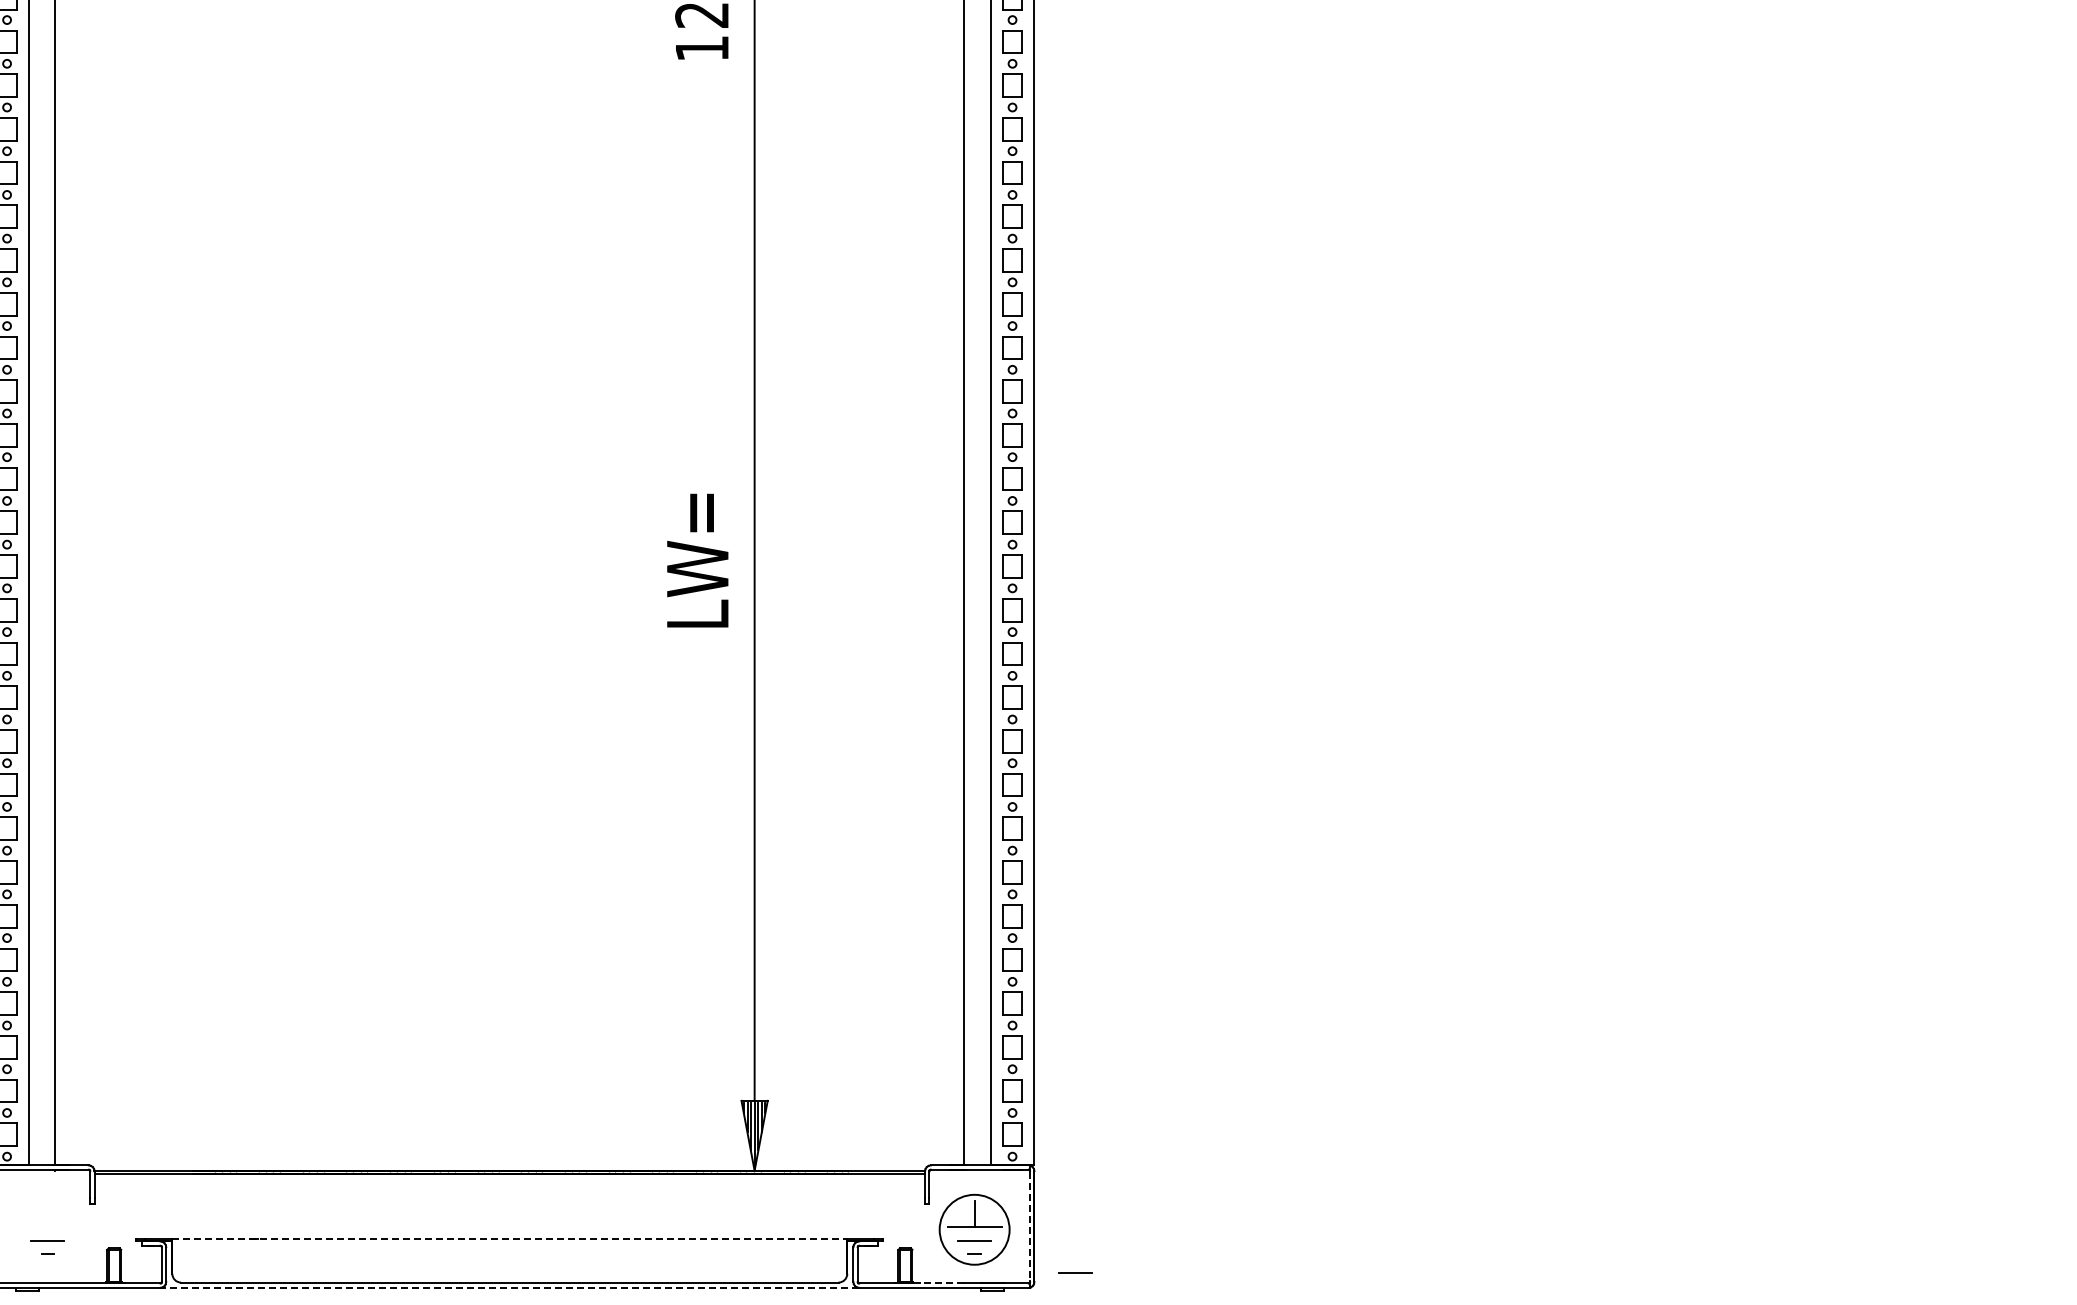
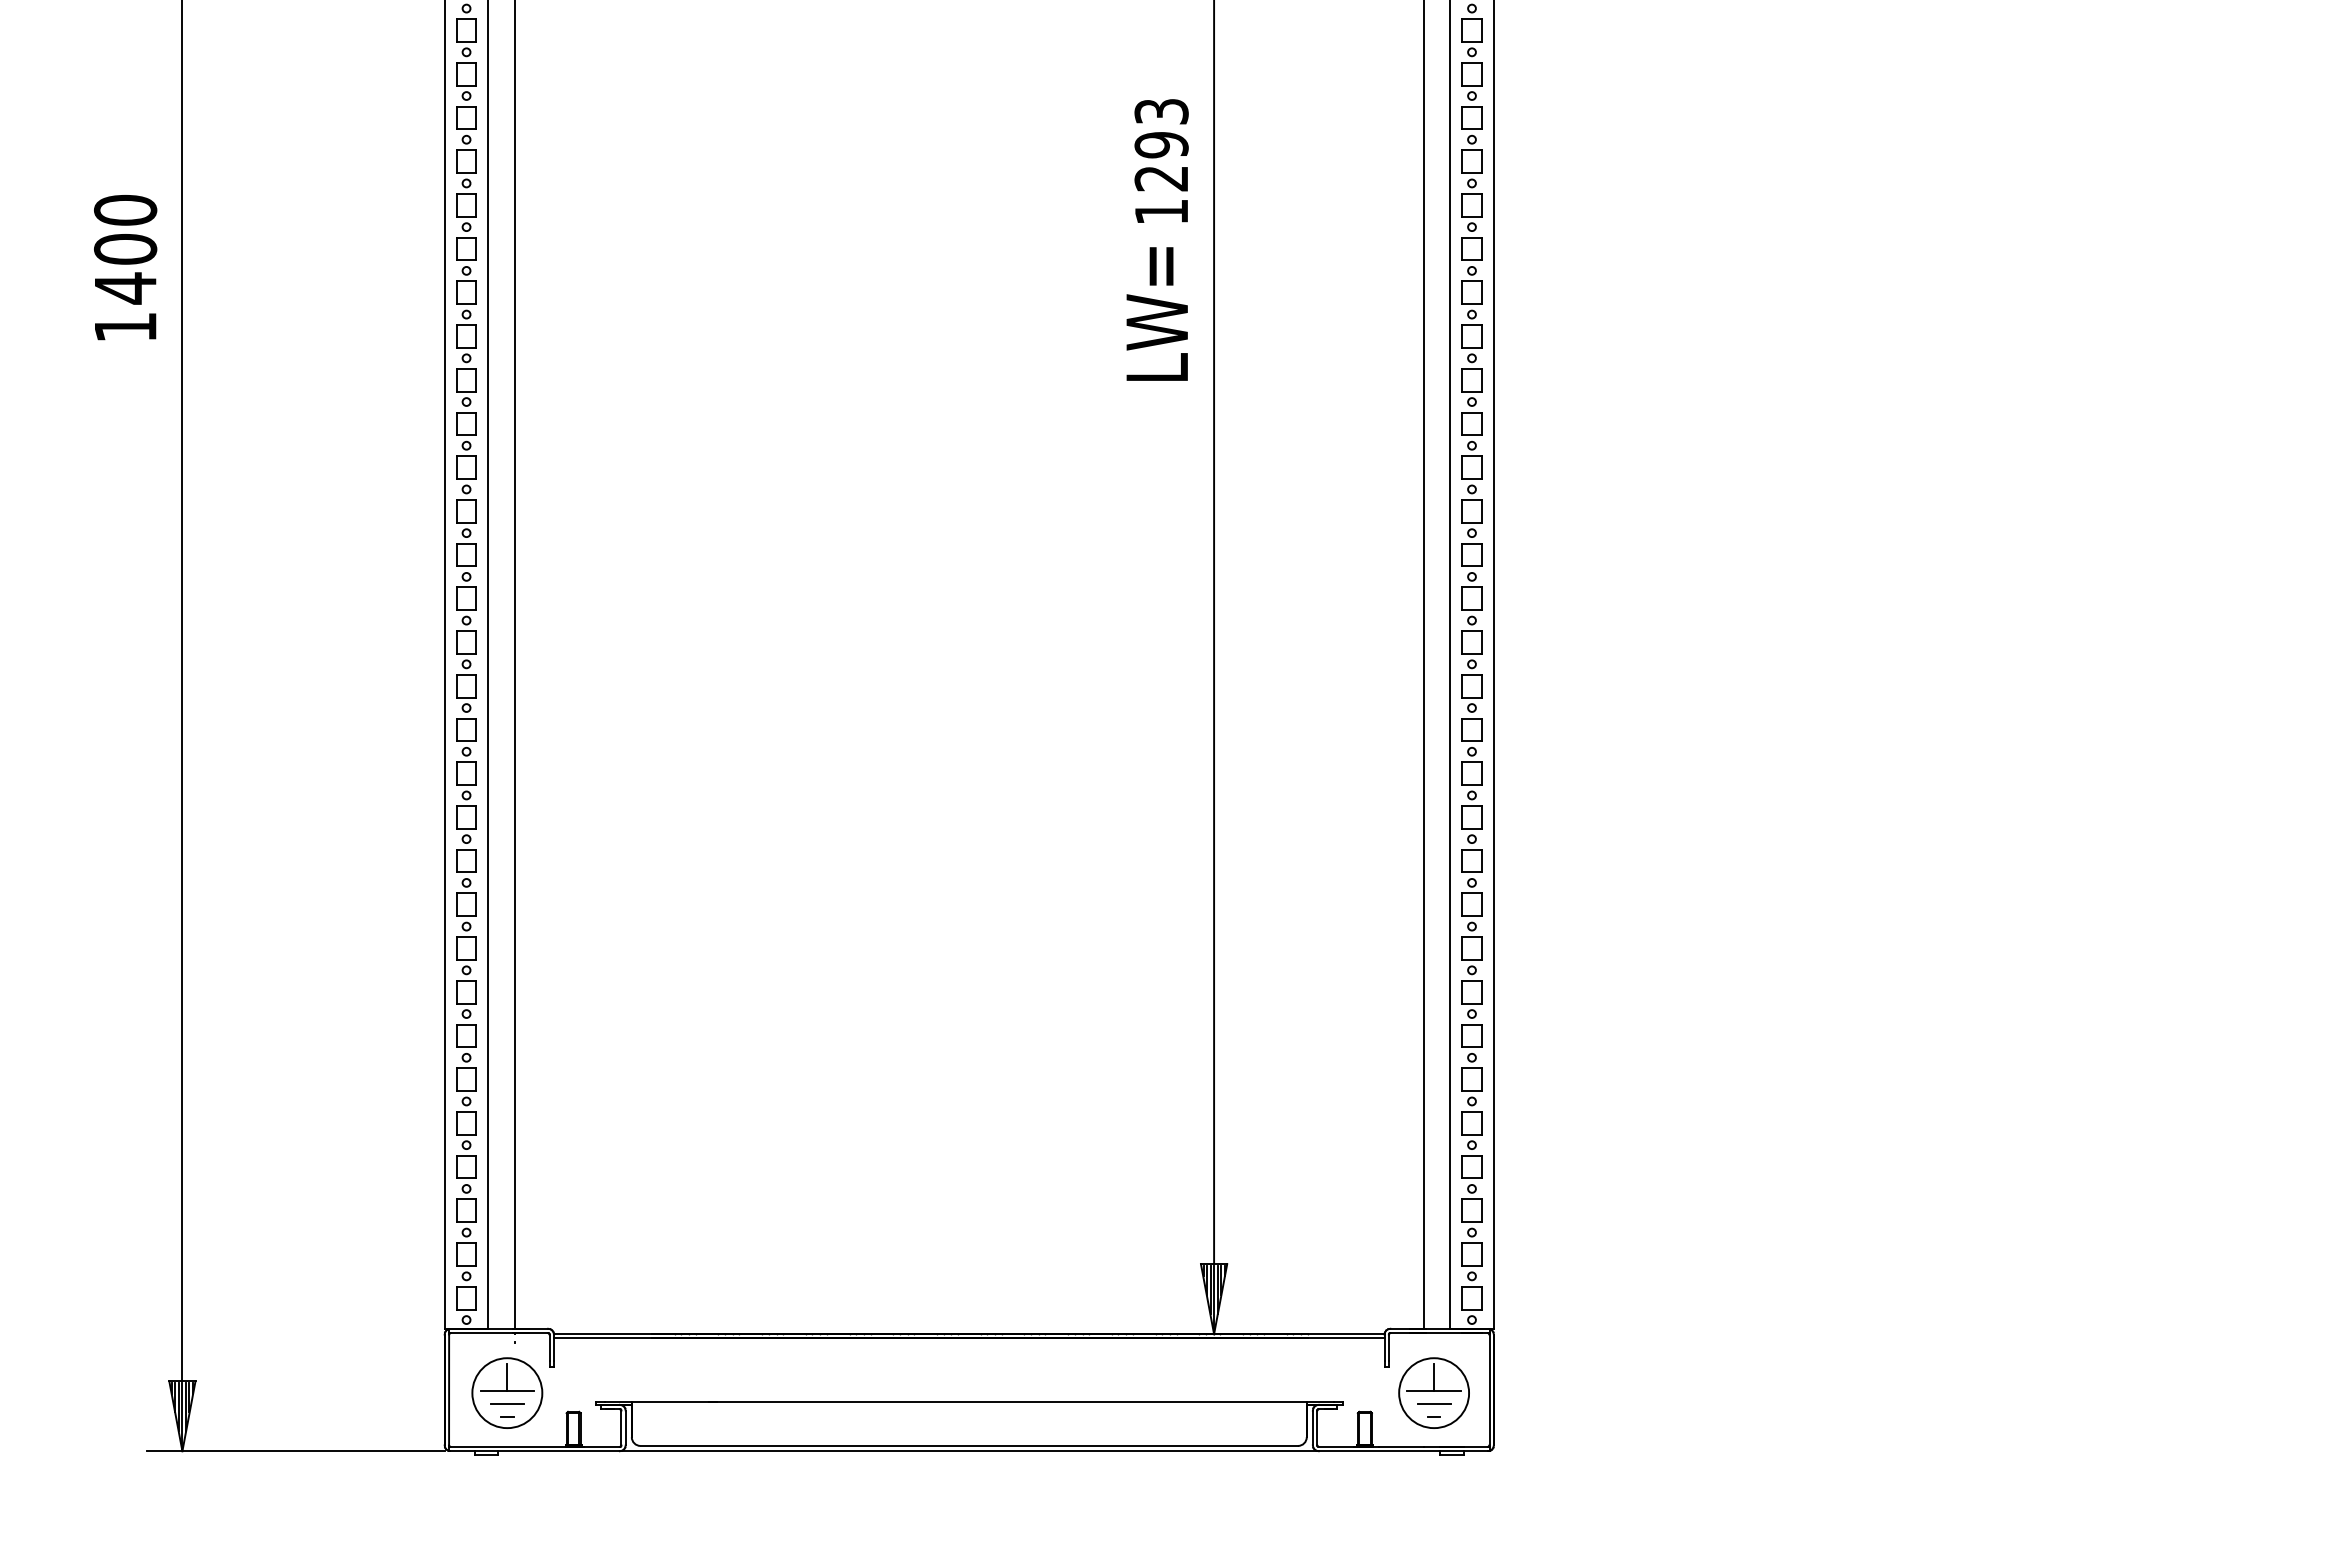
text: (697, 560) -> (1156, 313), moved
line: (1030, 1227) -> (1489, 1390), dashed -> solid
part: (48, 1229) -> (507, 1392), added
line: (510, 1239) -> (969, 1402), dashed -> solid
line: (1076, 1272) -> (1535, 1435), removed
line: (942, 1283) -> (1401, 1446), dashed -> solid
line: (509, 1288) -> (968, 1451), dashed -> solid

